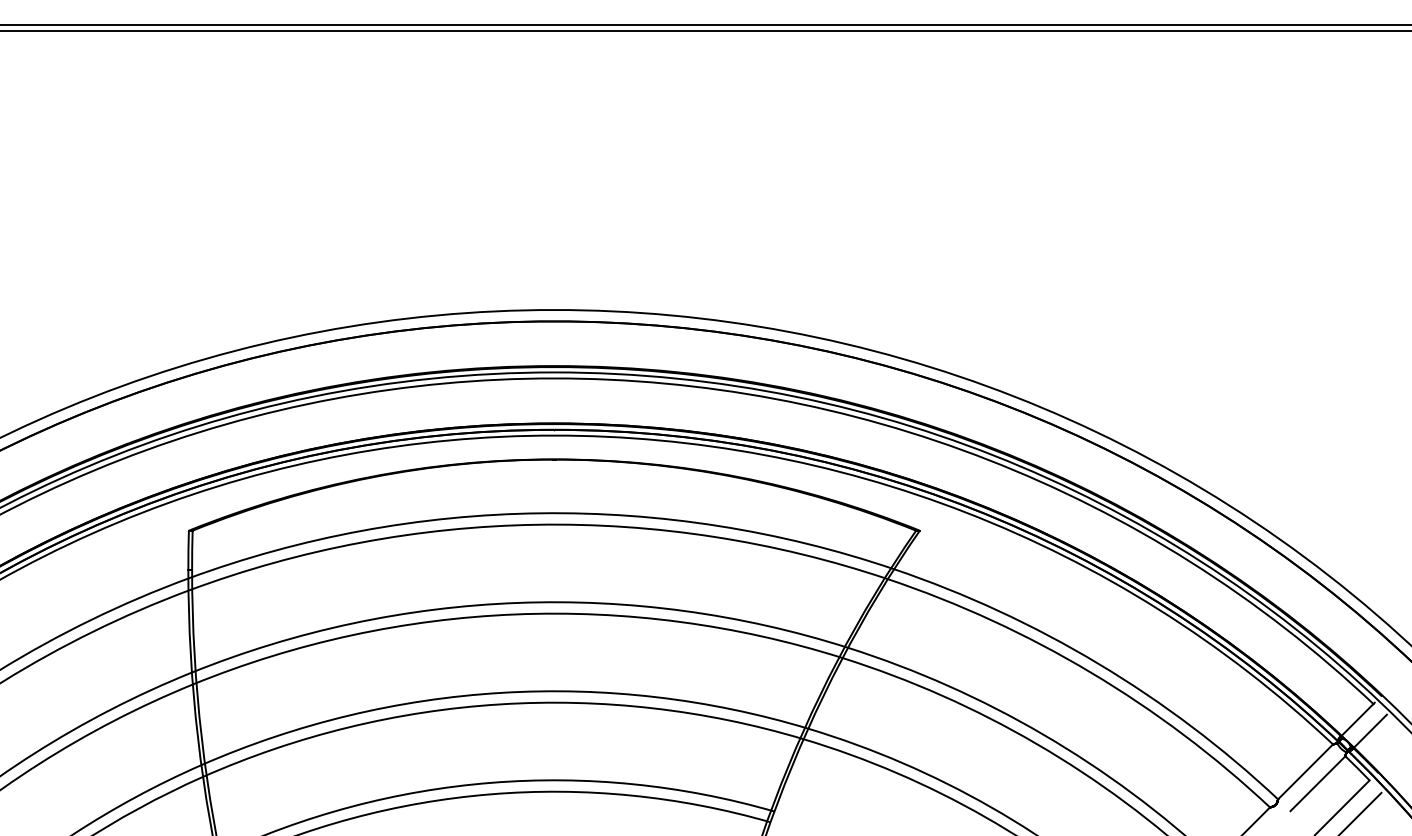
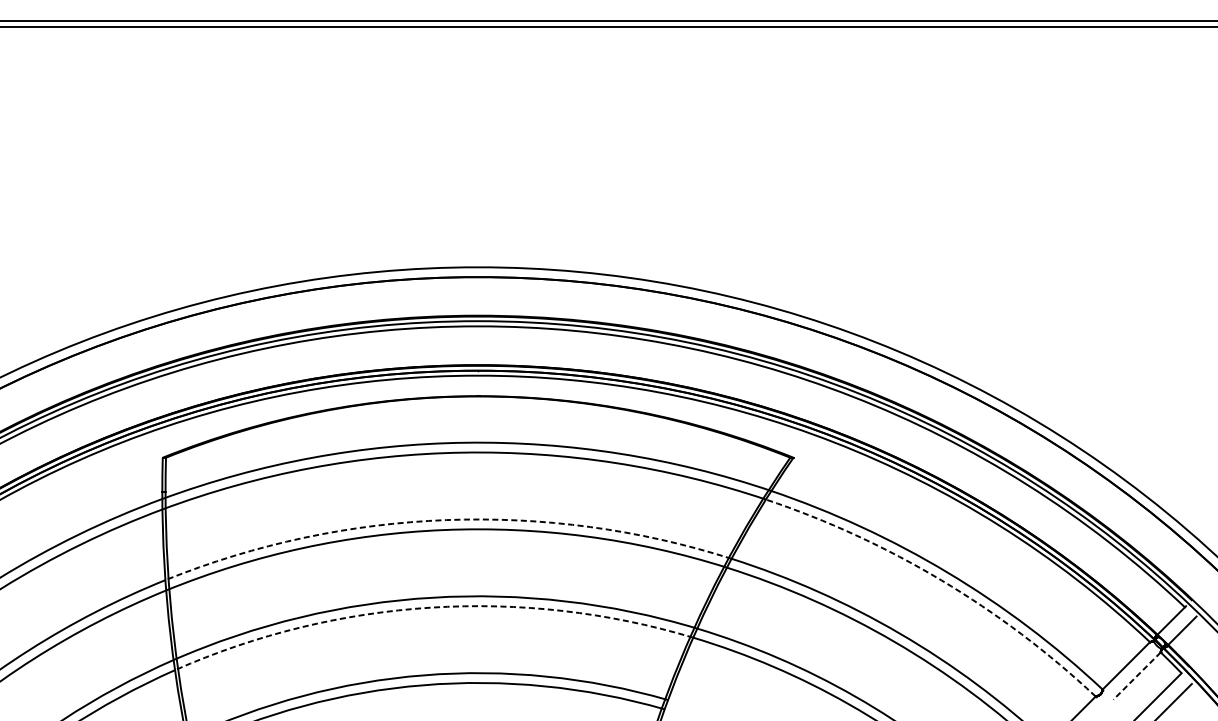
arc: (517, 602) -> (446, 519), solid -> dashed
arc: (1091, 672) -> (941, 580), solid -> dashed
arc: (499, 704) -> (430, 607), solid -> dashed
line: (1317, 783) -> (1136, 675), solid -> dashed

